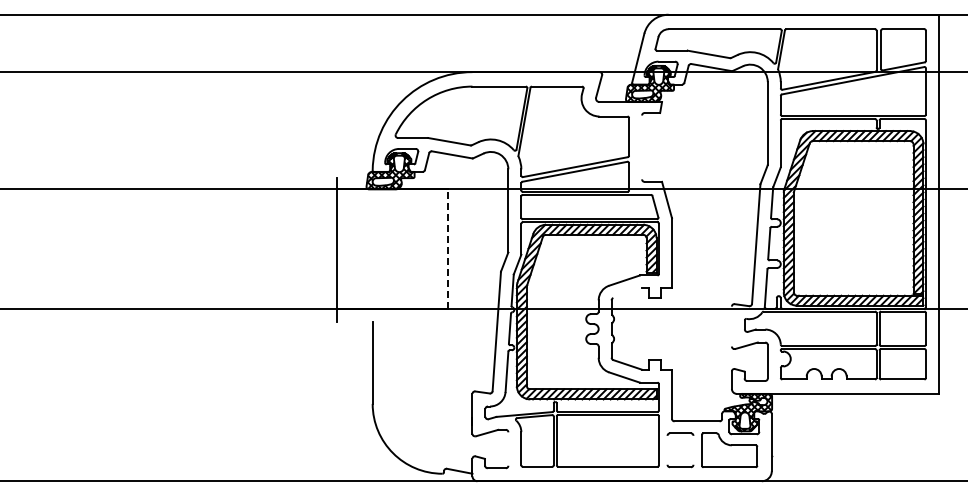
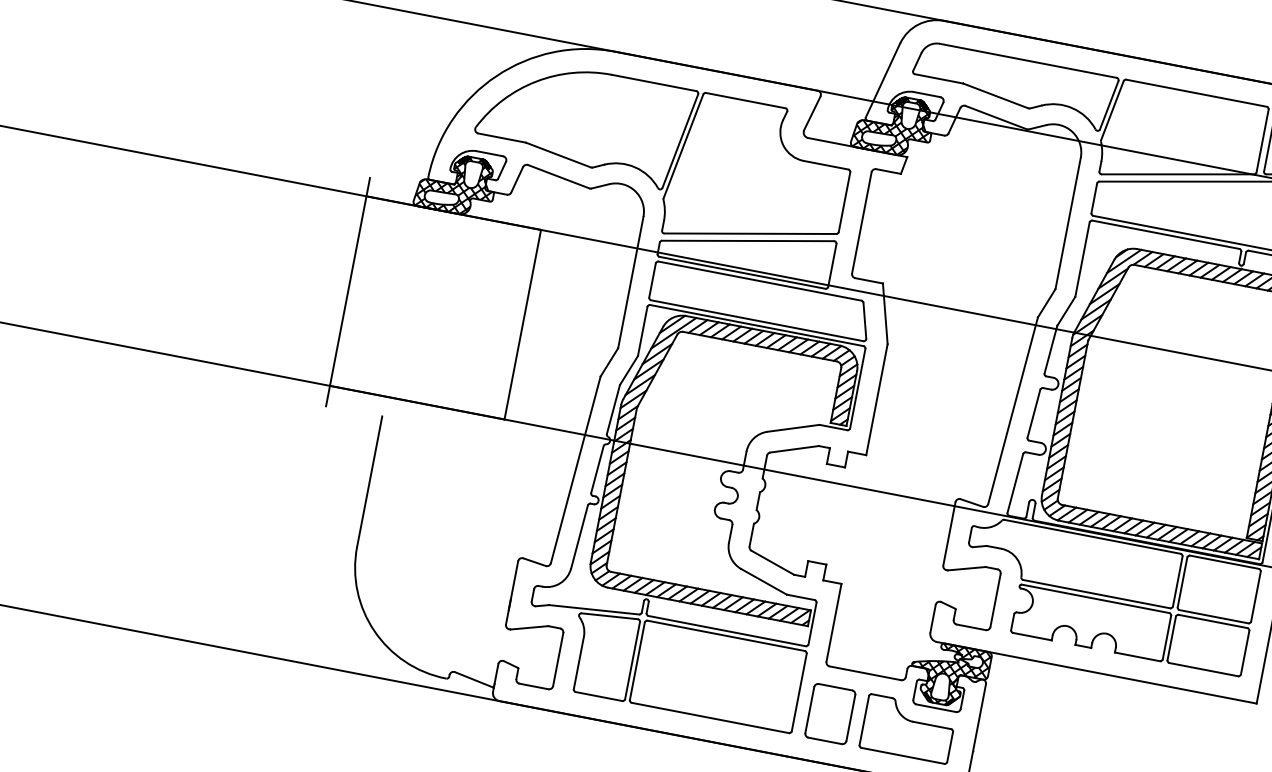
line: (642, 147) -> (862, 223), added
line: (447, 249) -> (522, 325), dashed -> solid
line: (627, 293) -> (794, 449), added
line: (731, 326) -> (948, 533), added
line: (508, 448) -> (558, 658), added
line: (667, 449) -> (809, 708), added
line: (693, 449) -> (851, 716), added

